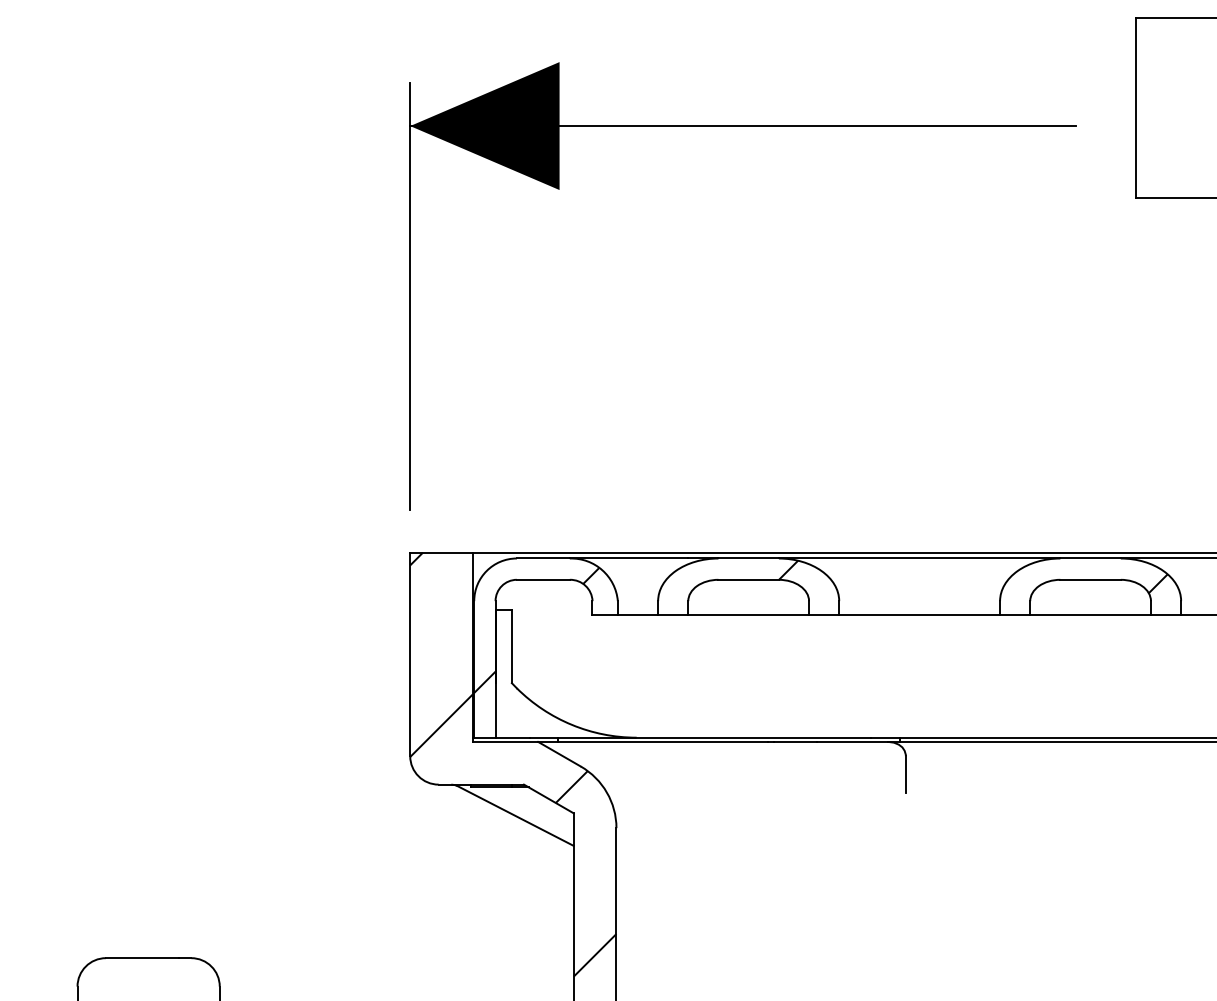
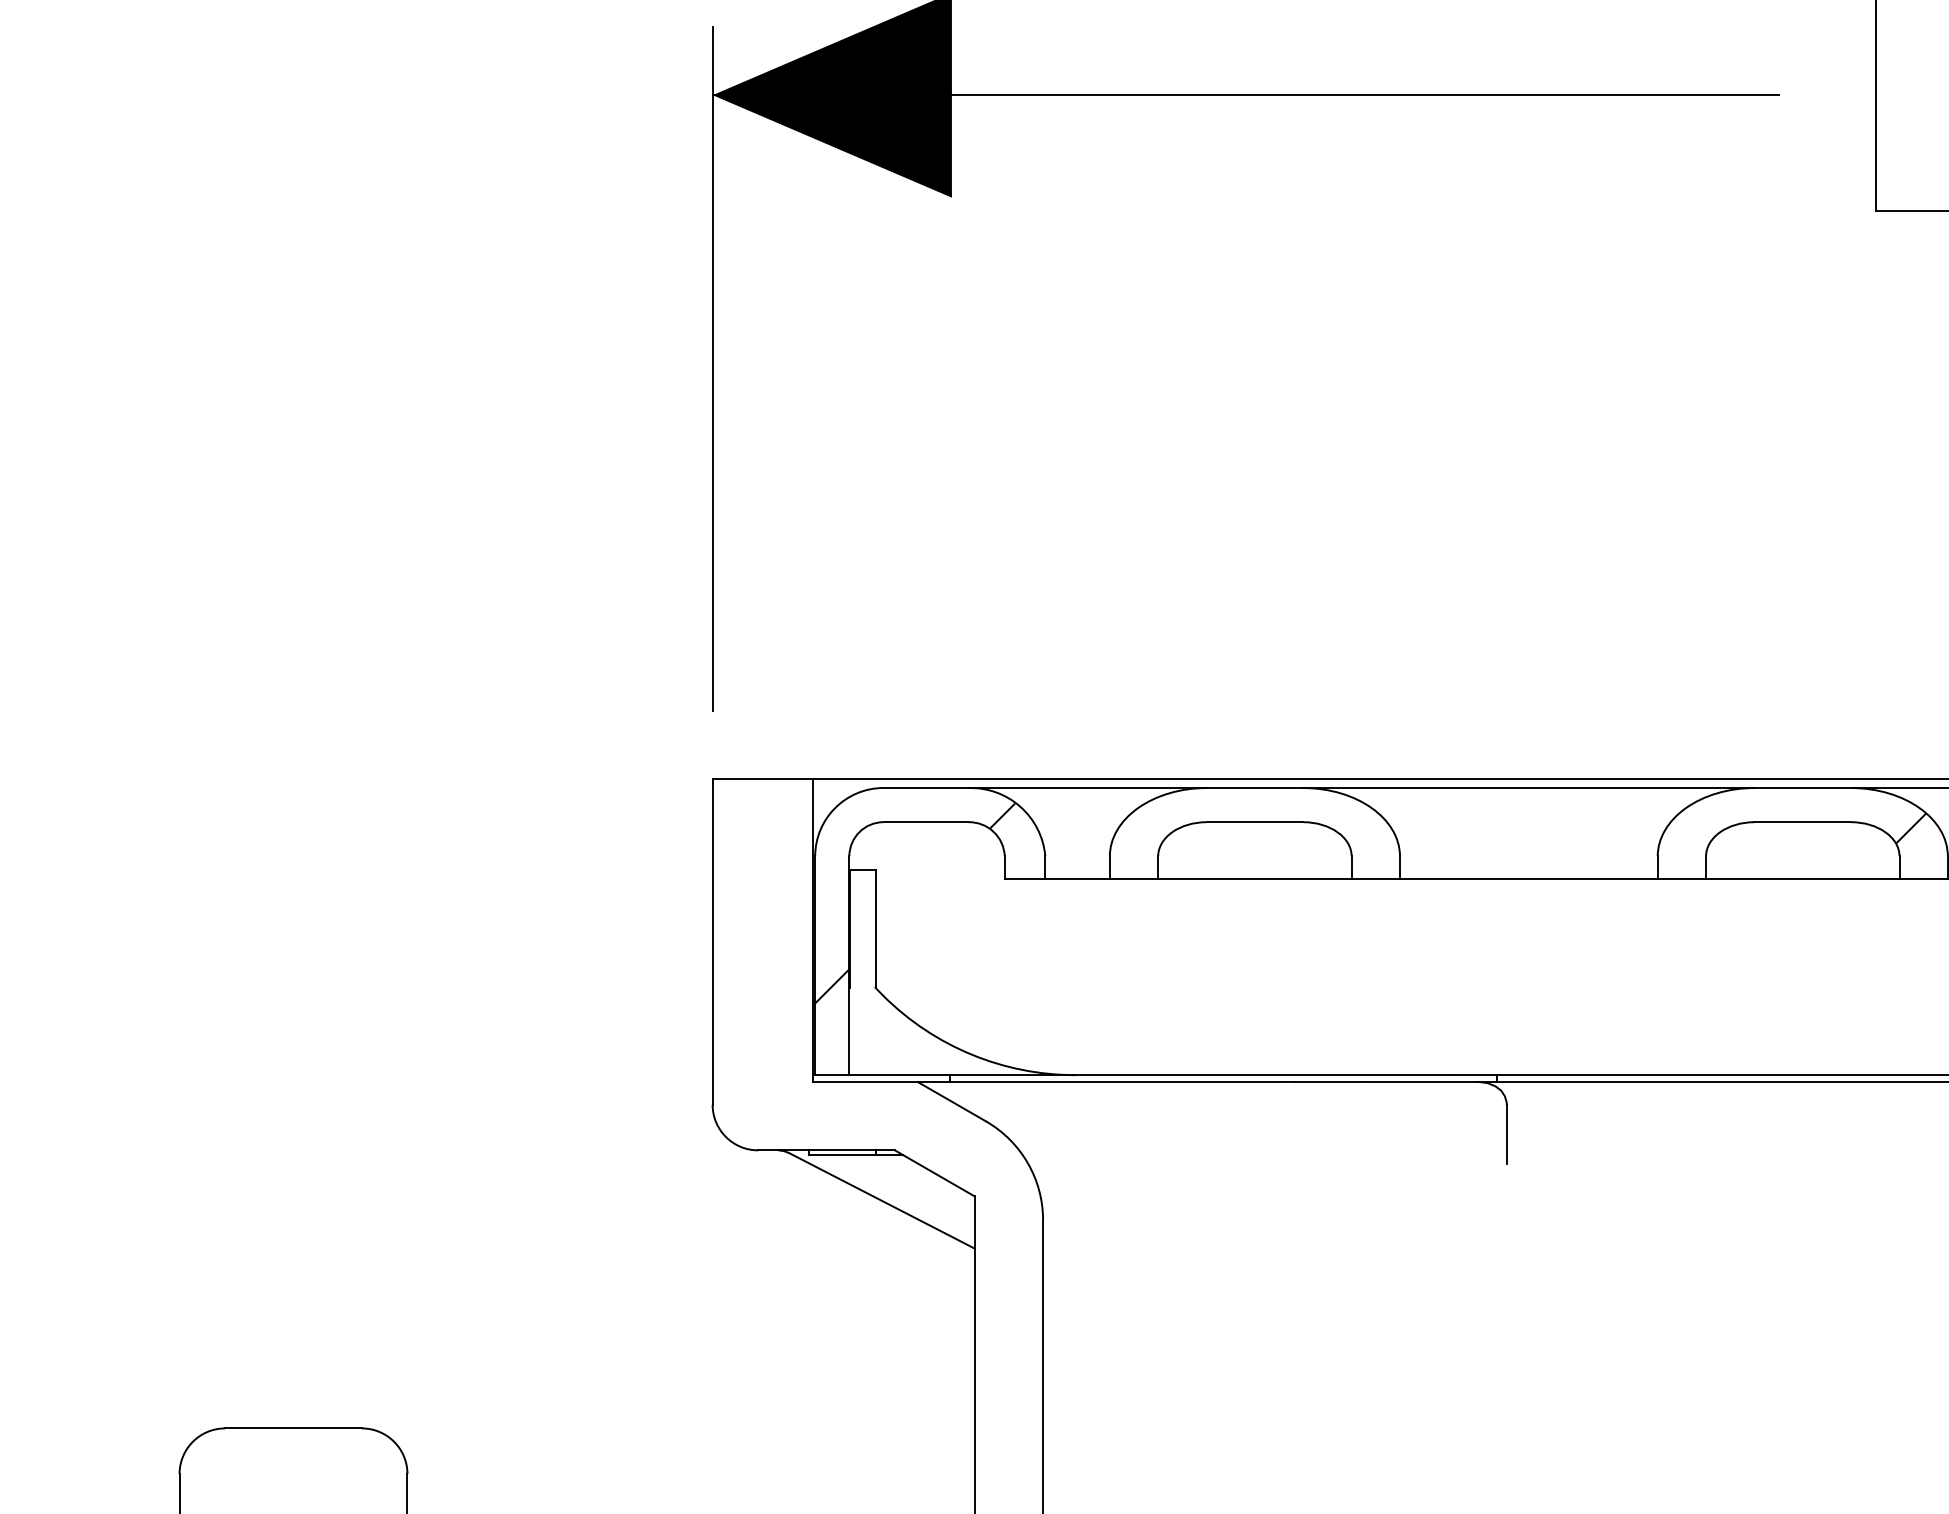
hatch: (788, 569) -> (1318, 805), removed
hatch: (513, 764) -> (878, 1118), removed

